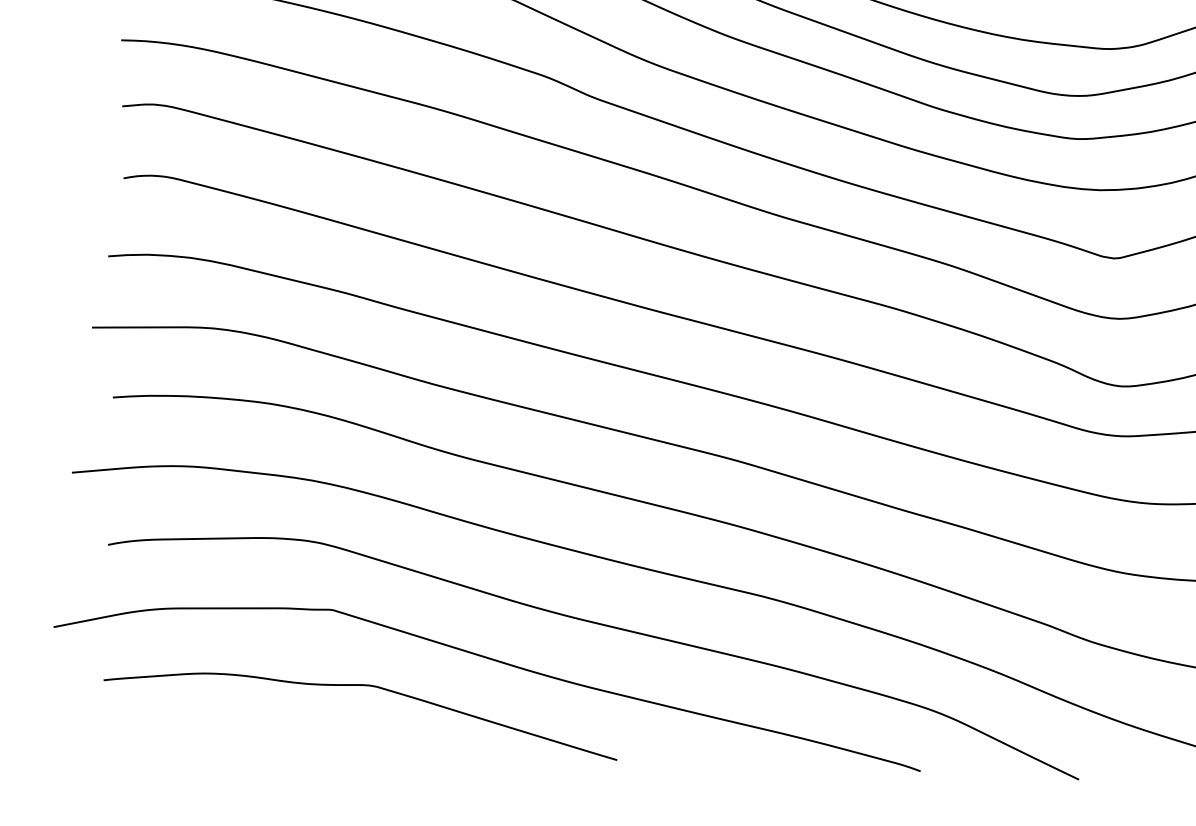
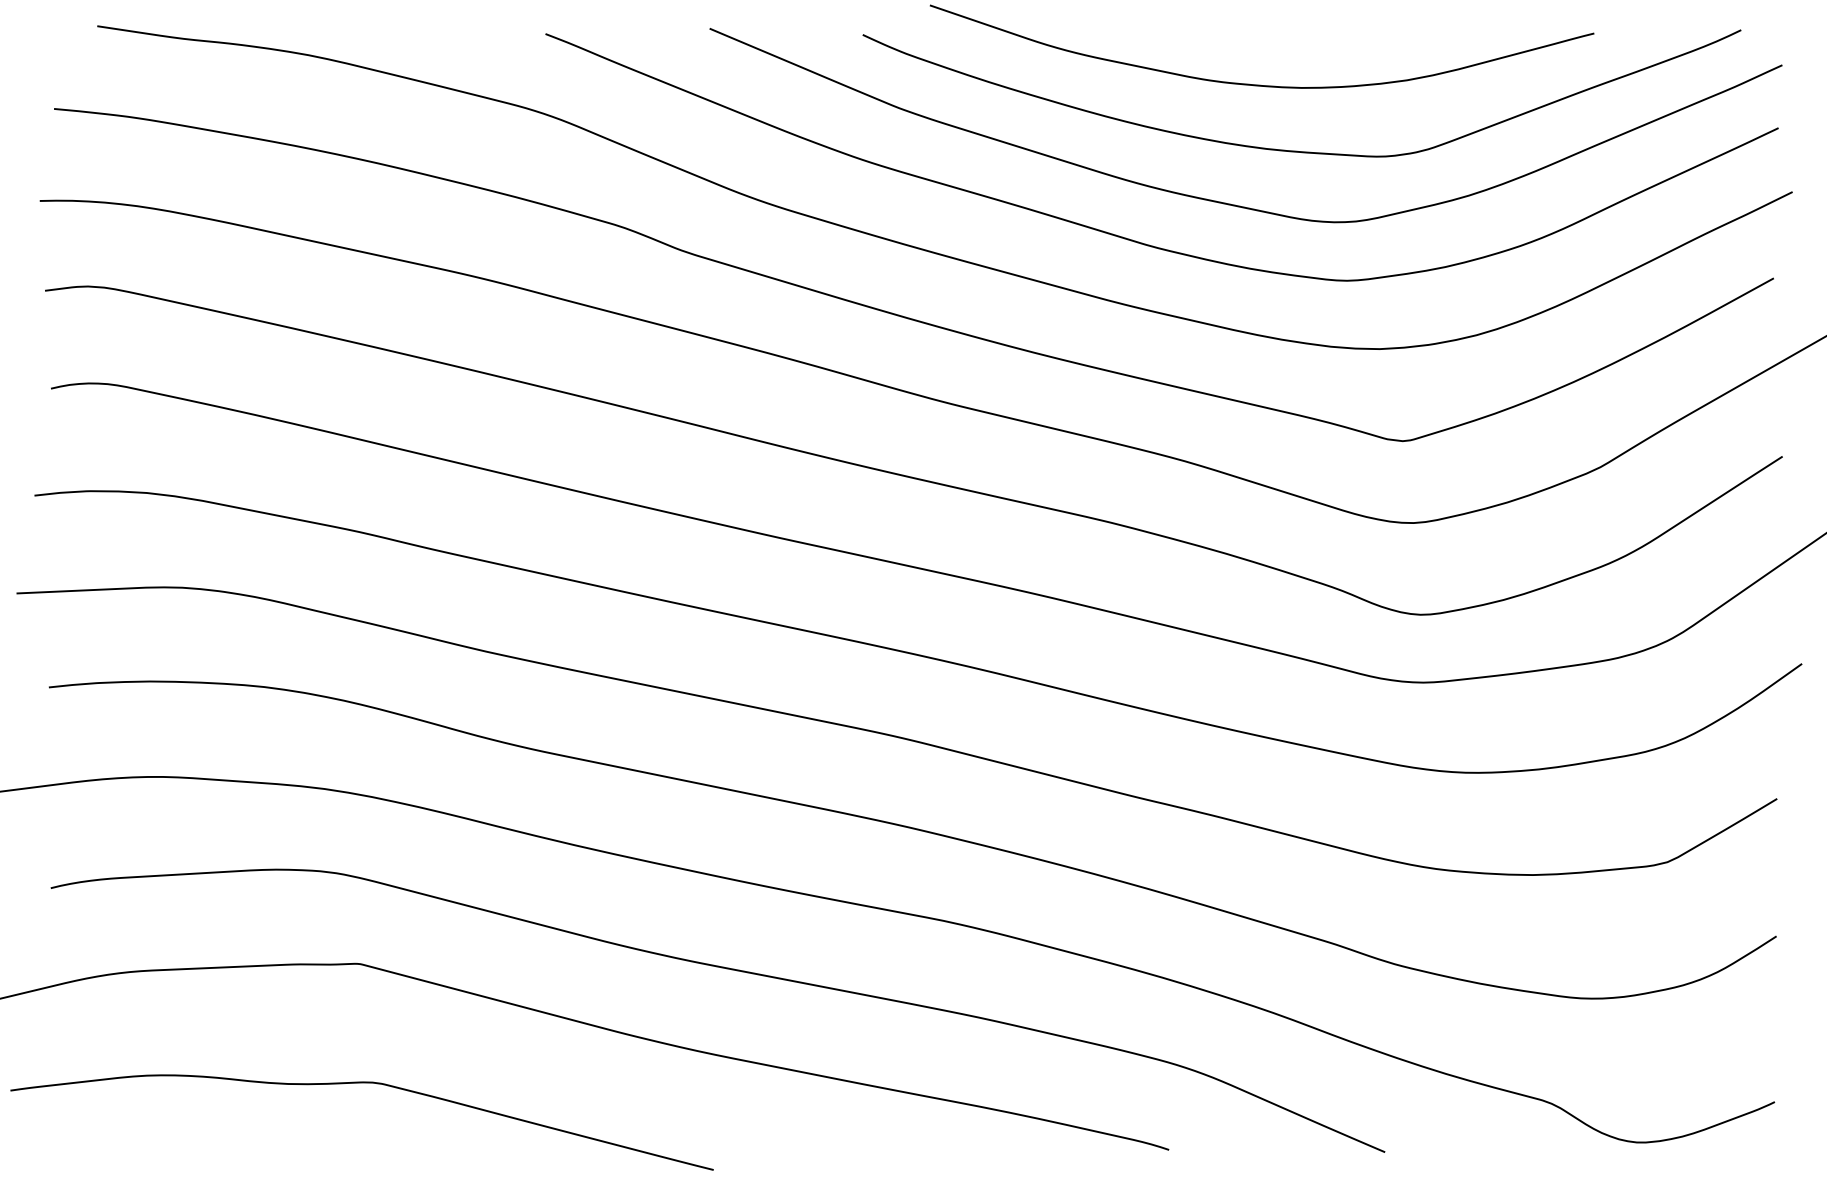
curve: (361, 685) -> (361, 1083), moved

